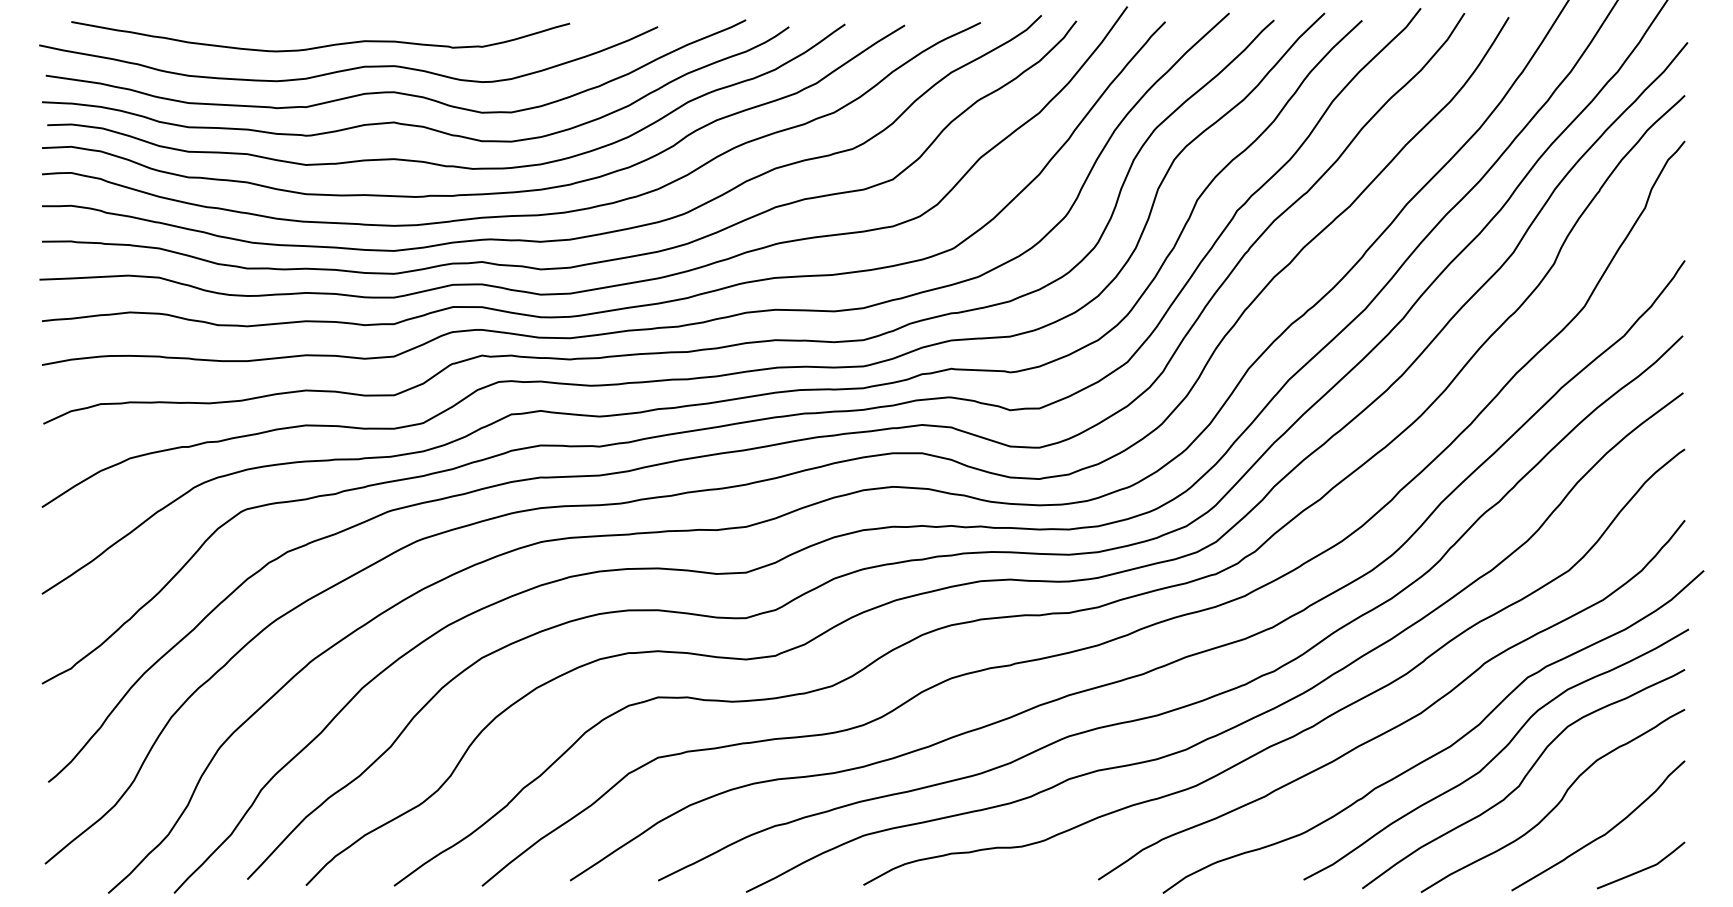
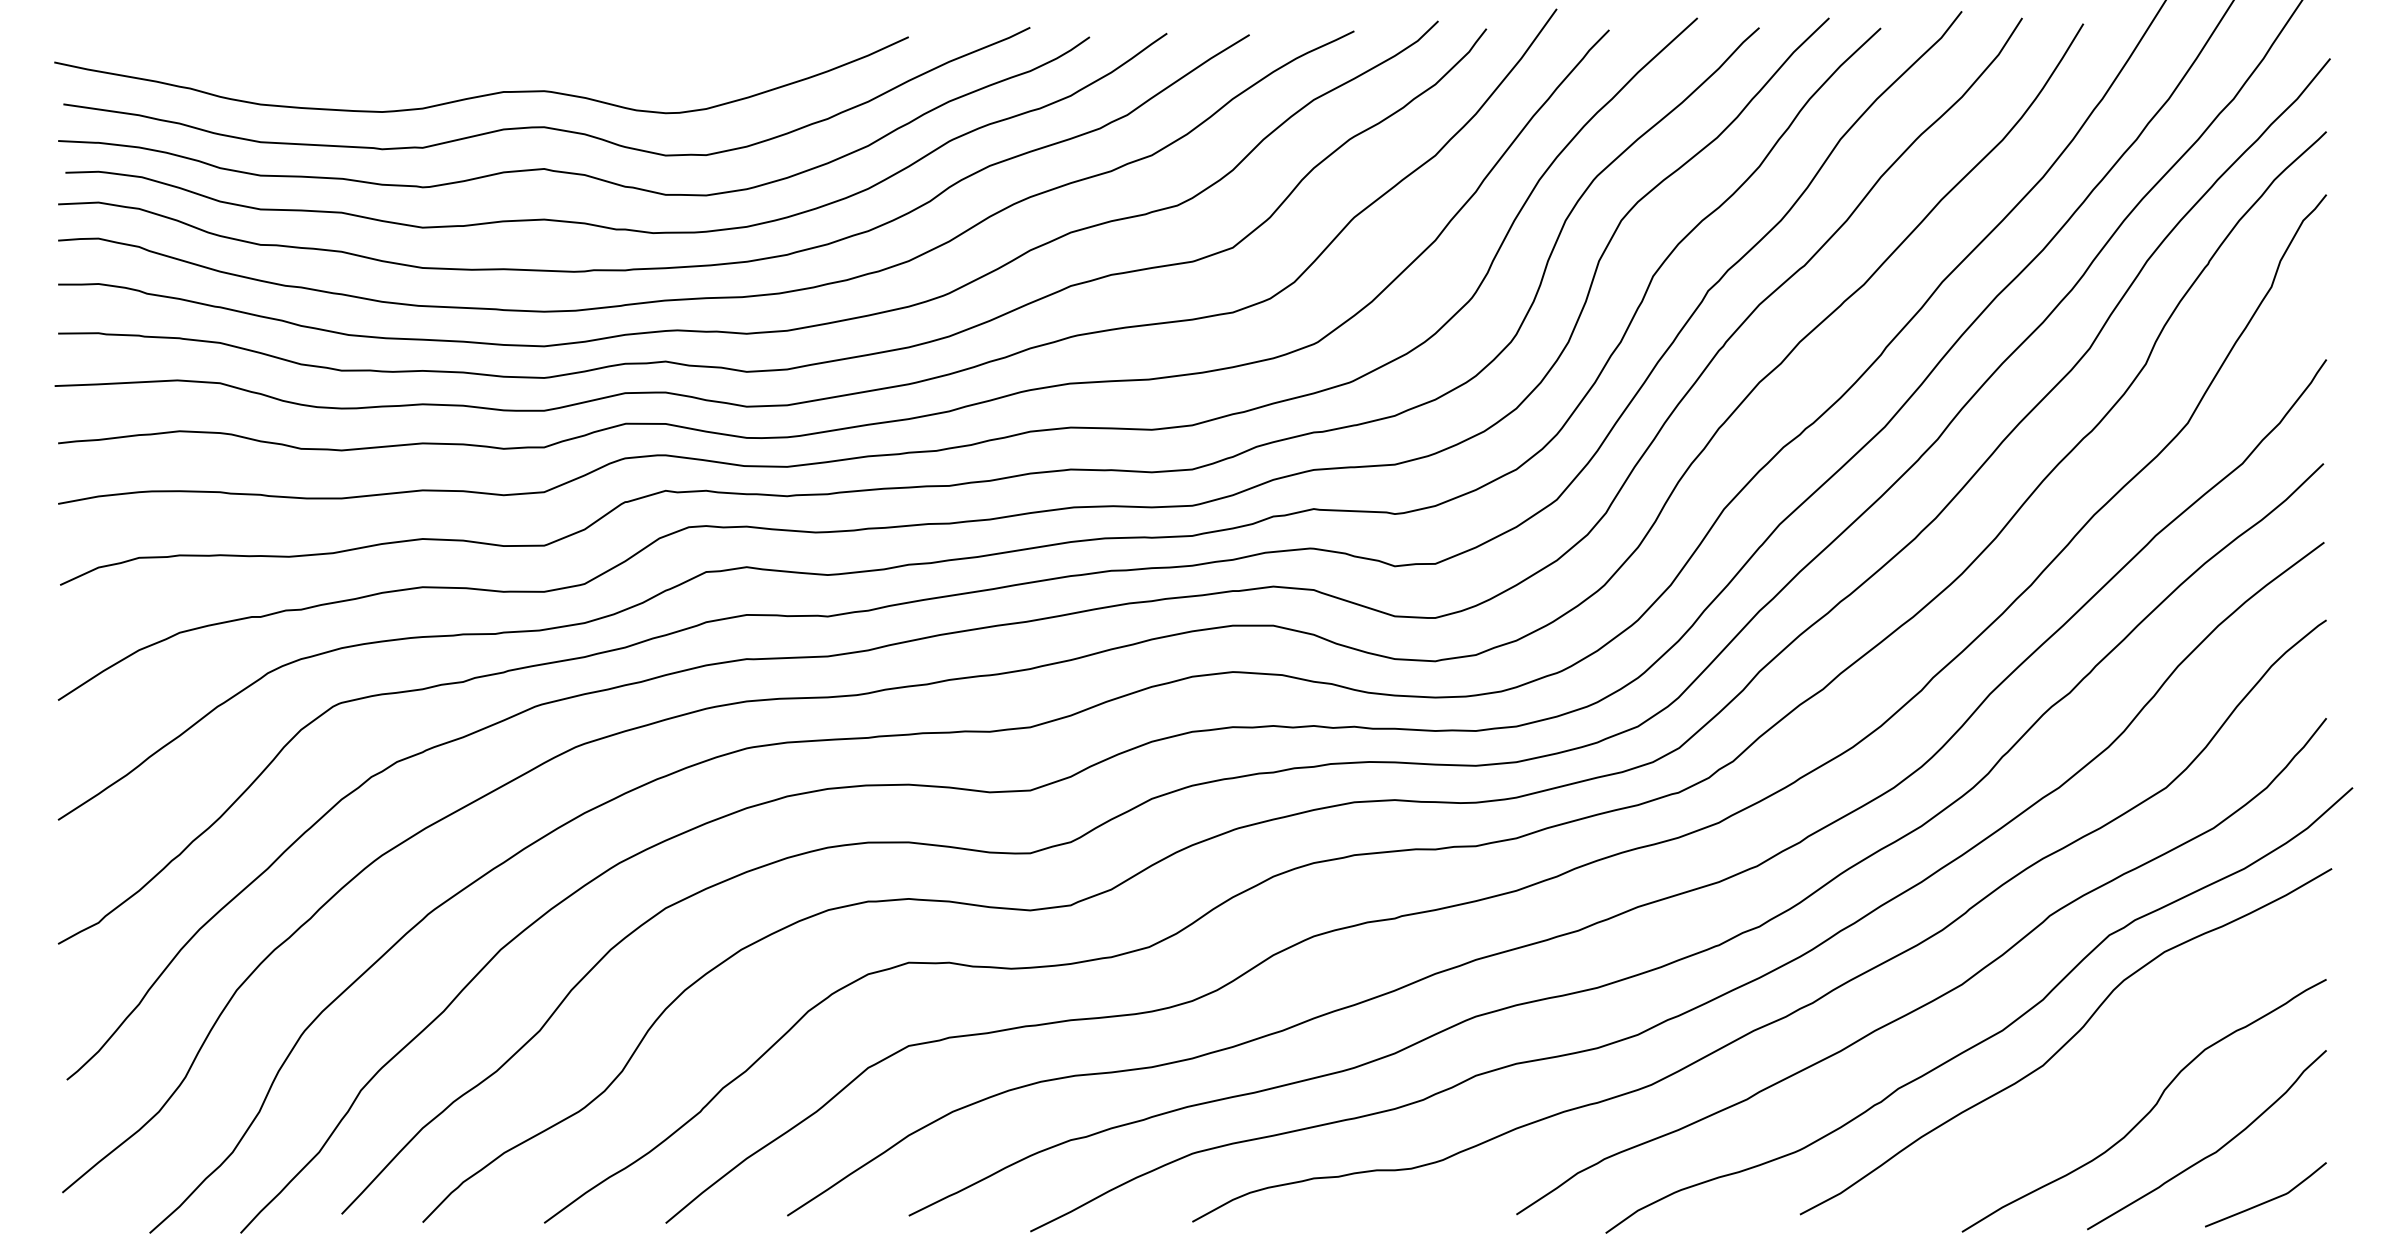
curve: (321, 46) -> (444, 63), removed
curve: (1523, 779) -> (2103, 1075), removed

